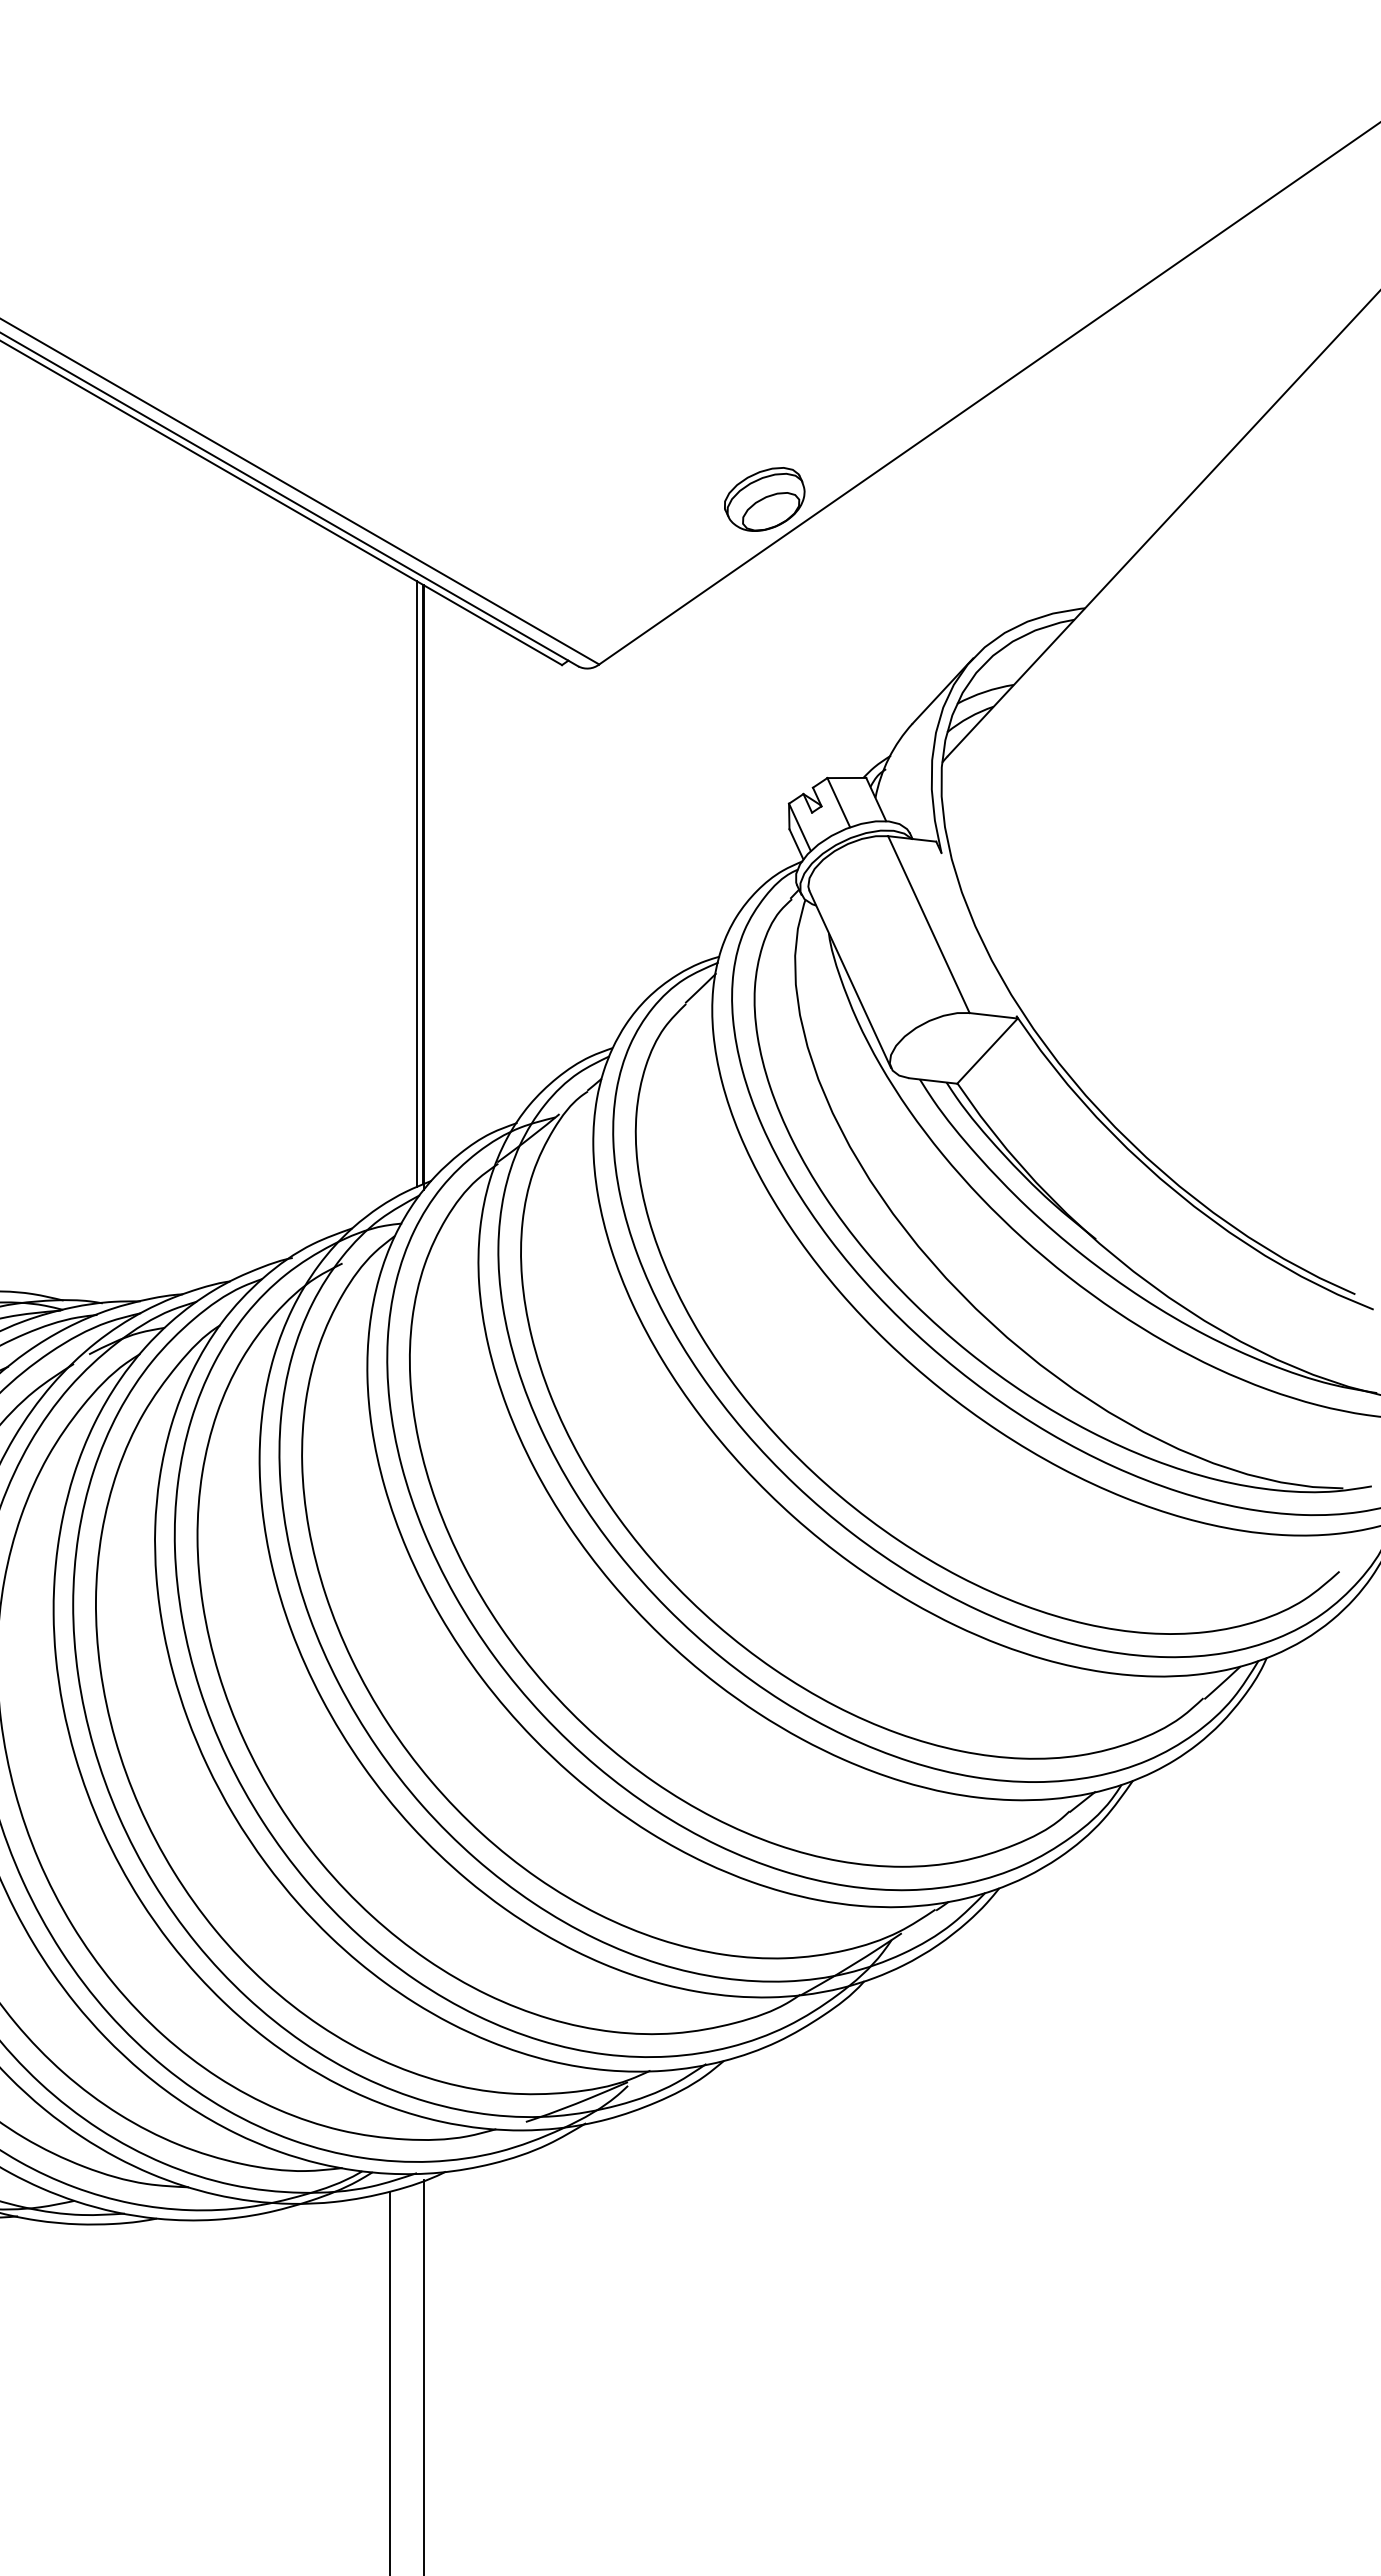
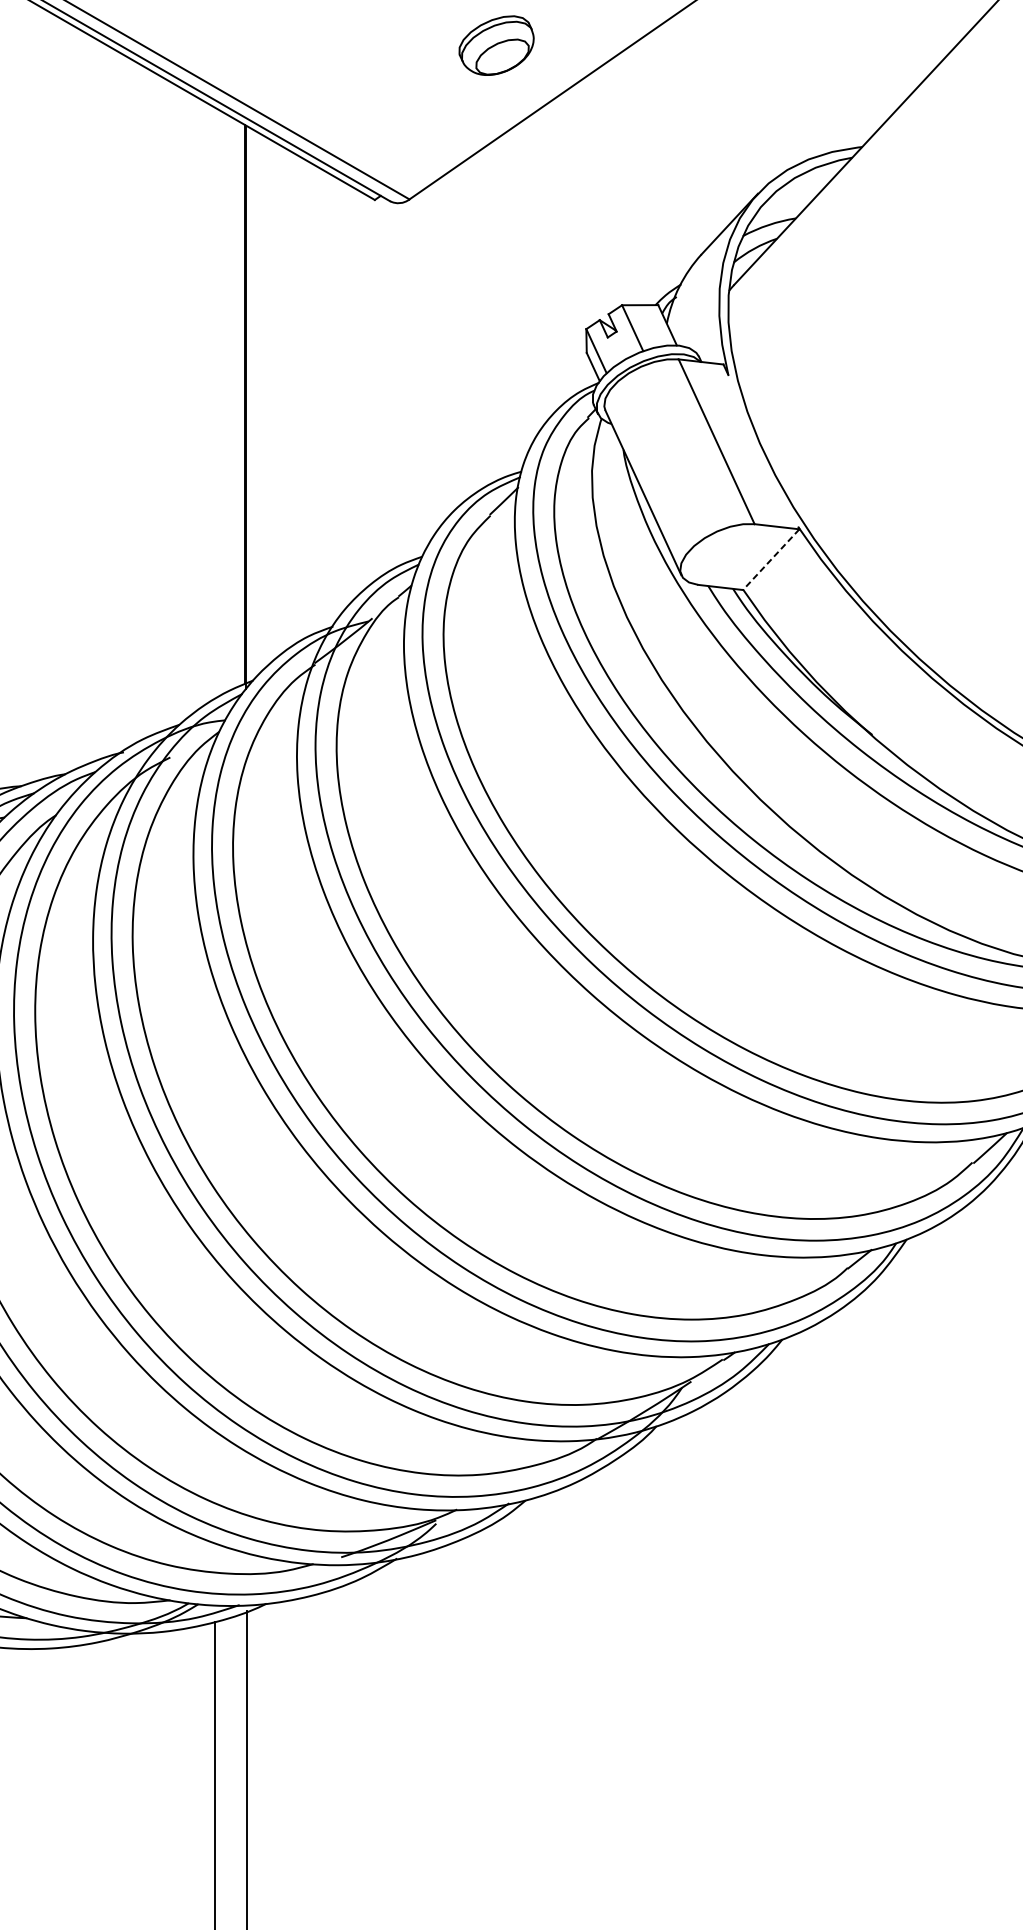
part: (764, 499) -> (496, 45), moved
line: (417, 884) -> (240, 404), removed
line: (987, 1051) -> (771, 559), solid -> dashed

